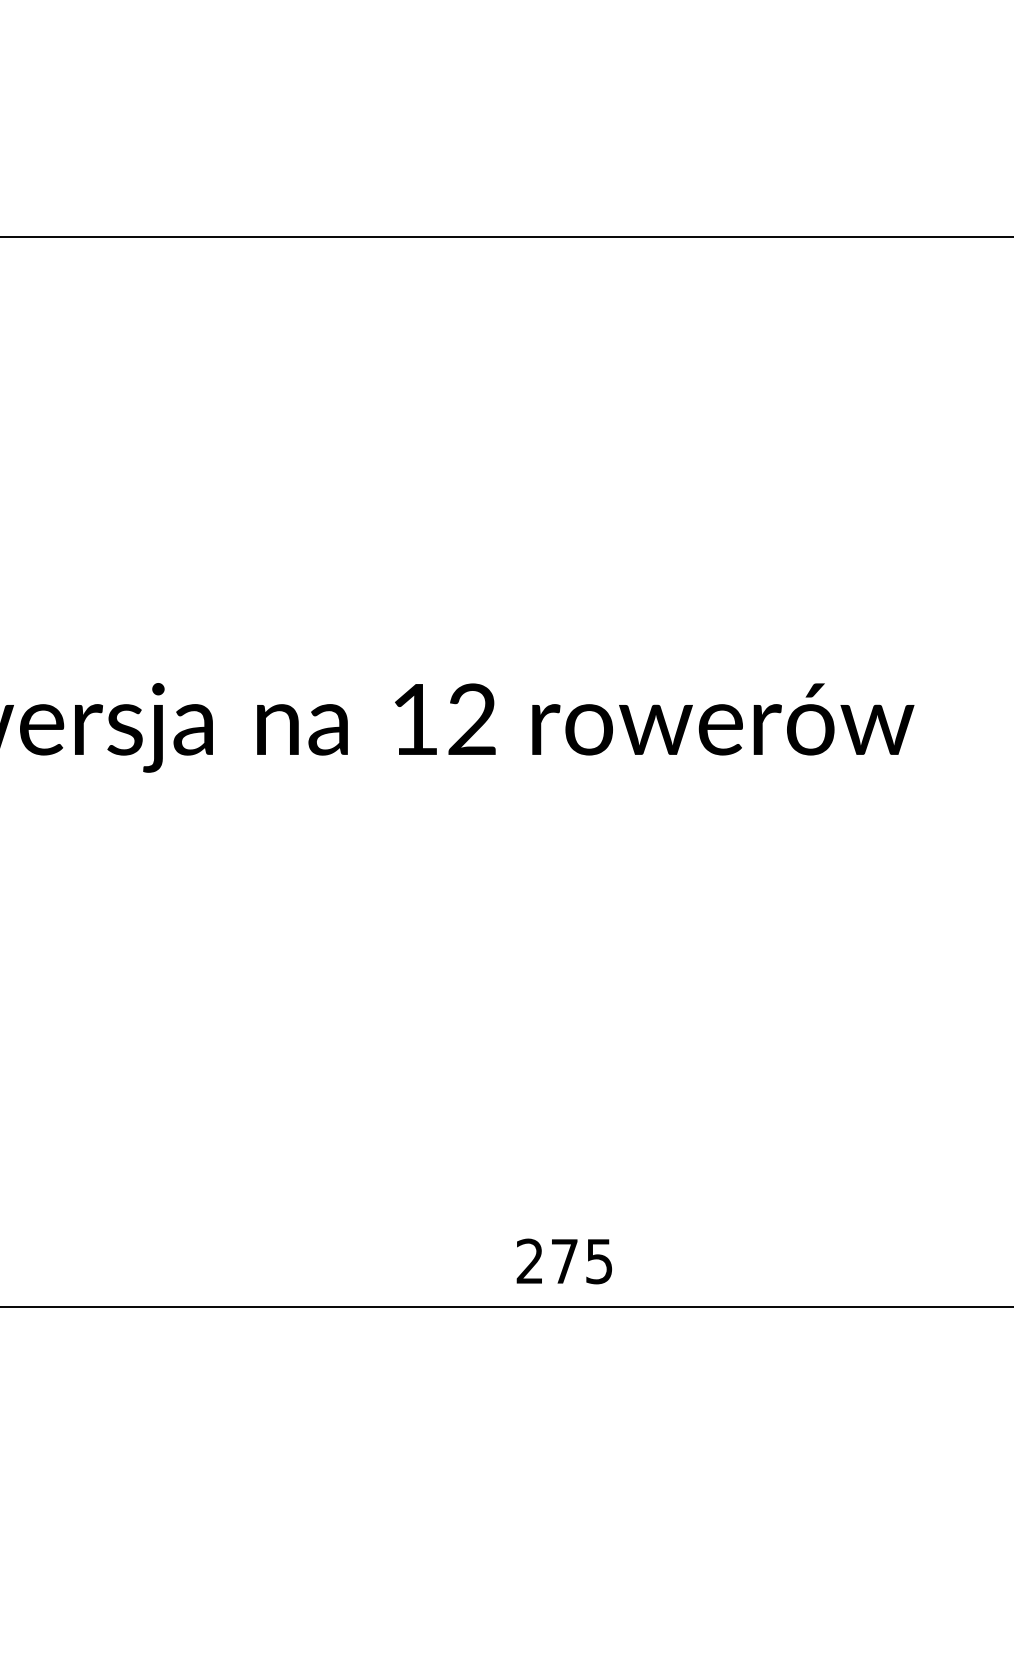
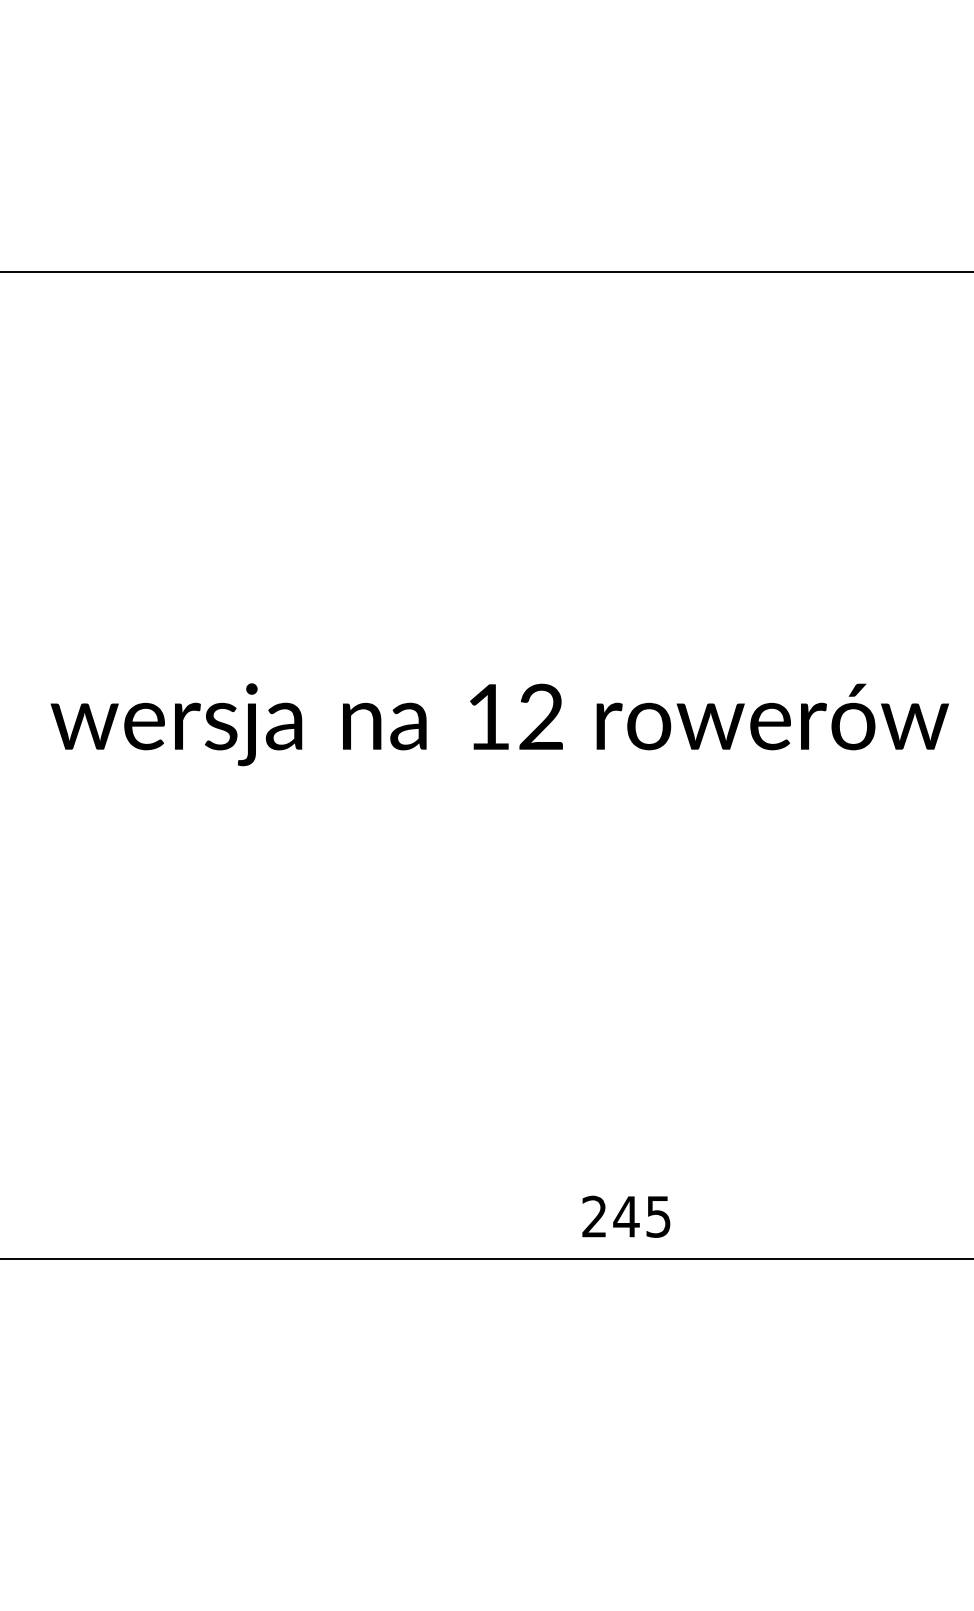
text: (564, 1261) -> (626, 1216), 275 -> 245

